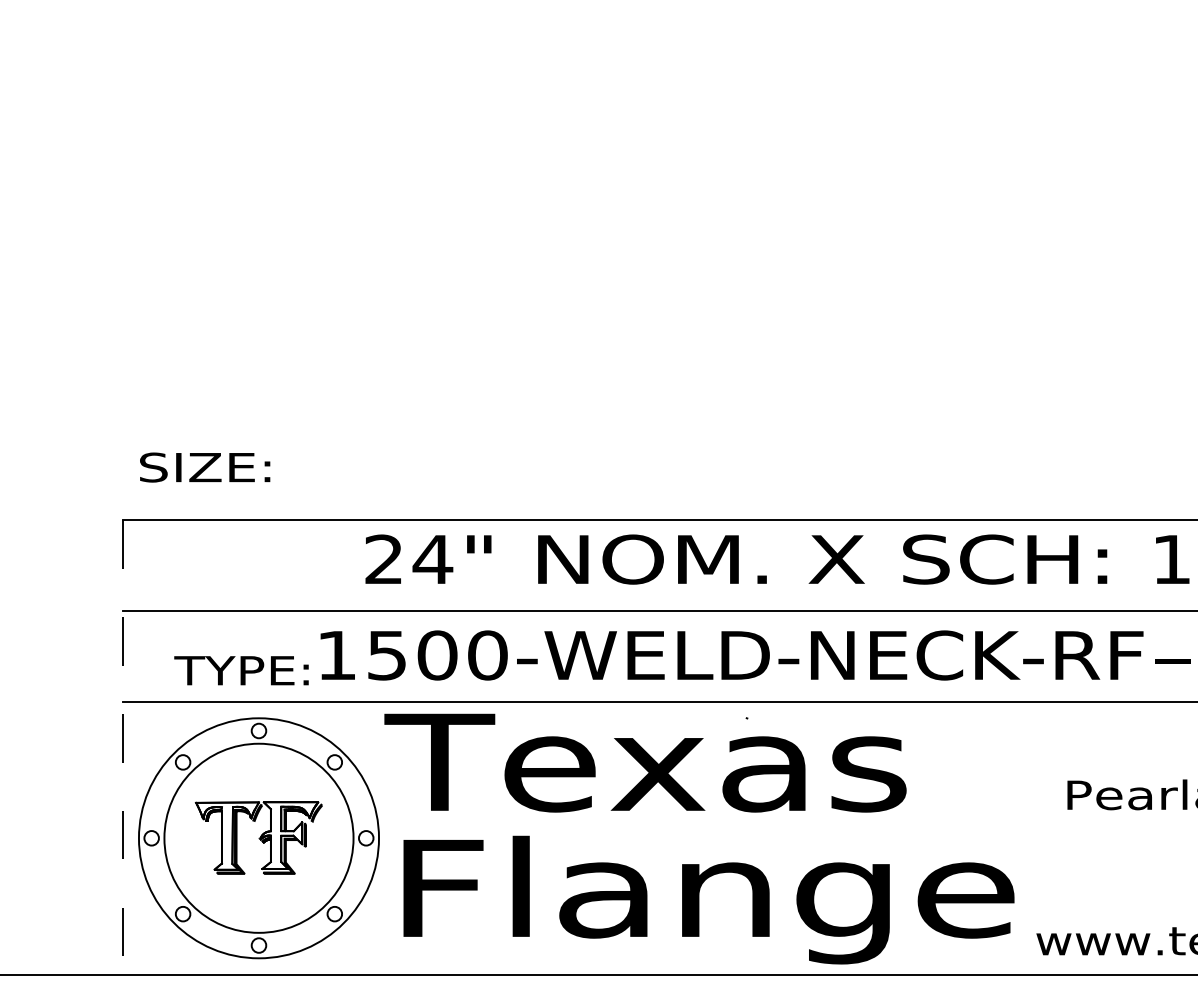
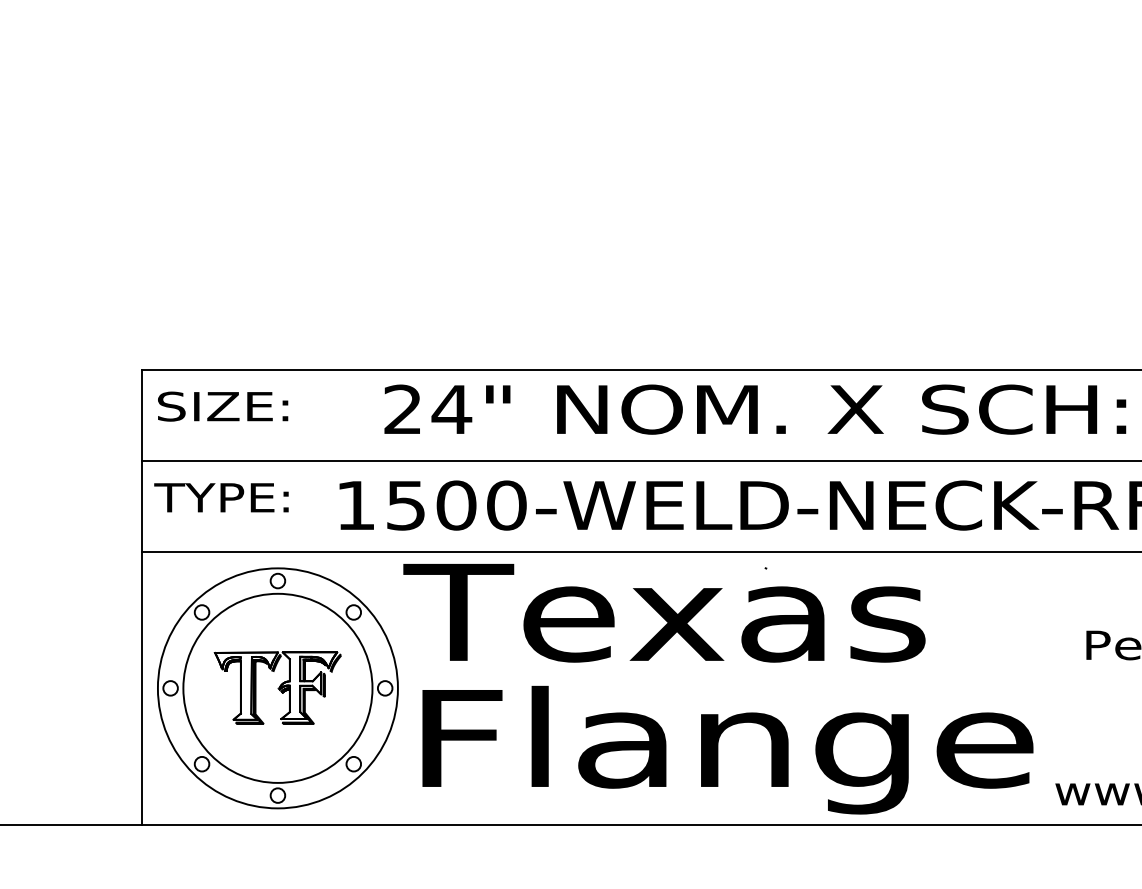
text: (205, 467) -> (223, 406), moved
text: (241, 670) -> (221, 497), moved
line: (123, 747) -> (142, 597), dashed -> solid

